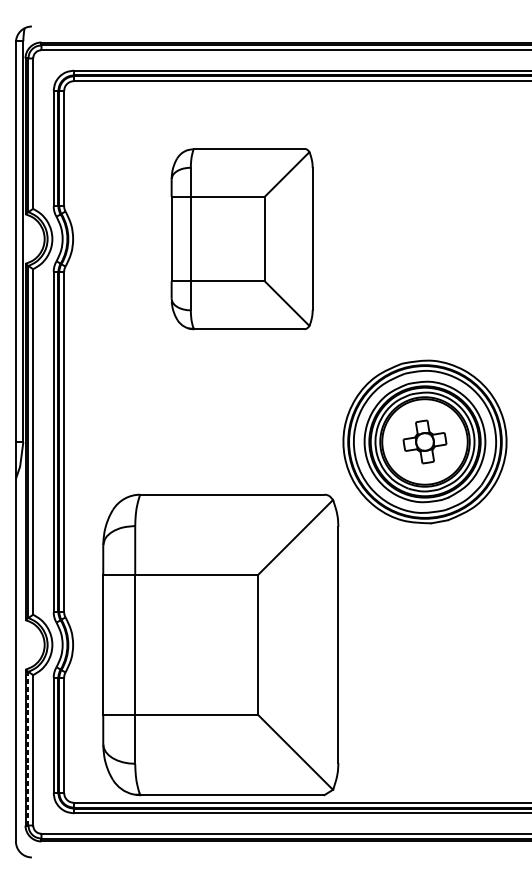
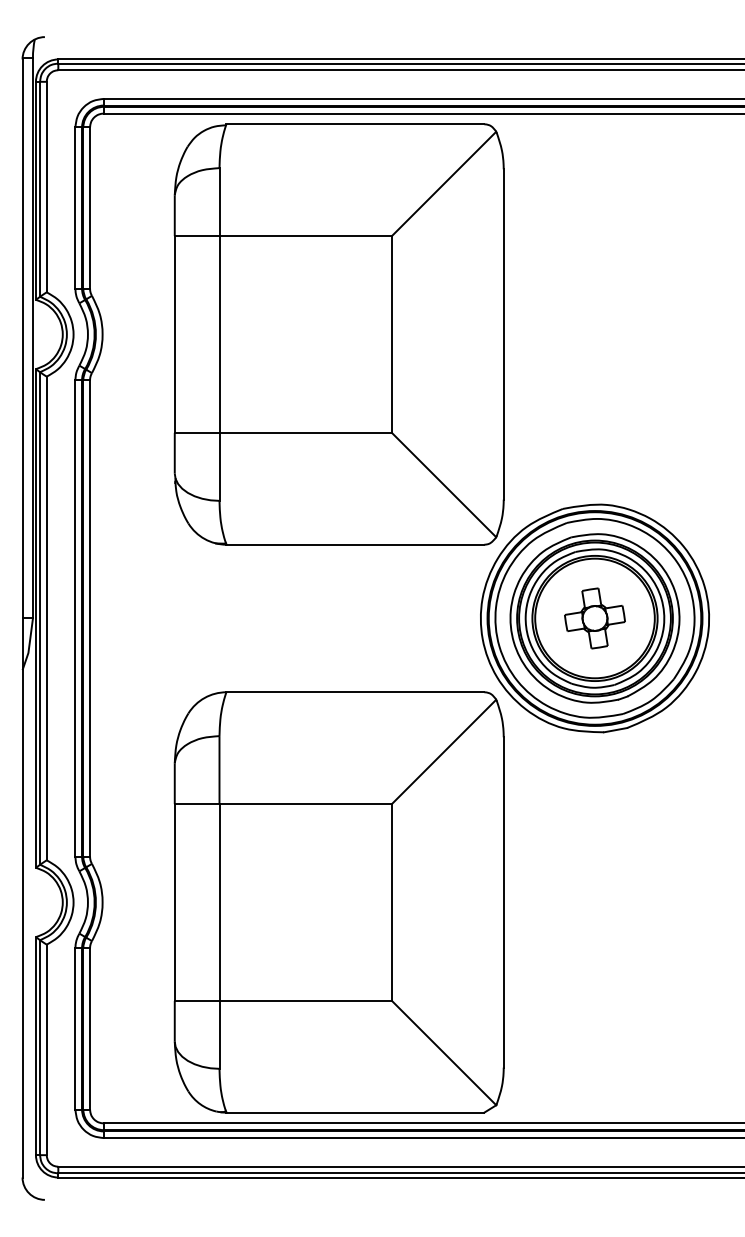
part: (241, 239) -> (338, 334), size x1.67
part: (220, 644) -> (338, 902), moved
line: (28, 748) -> (40, 1047), dashed -> solid

